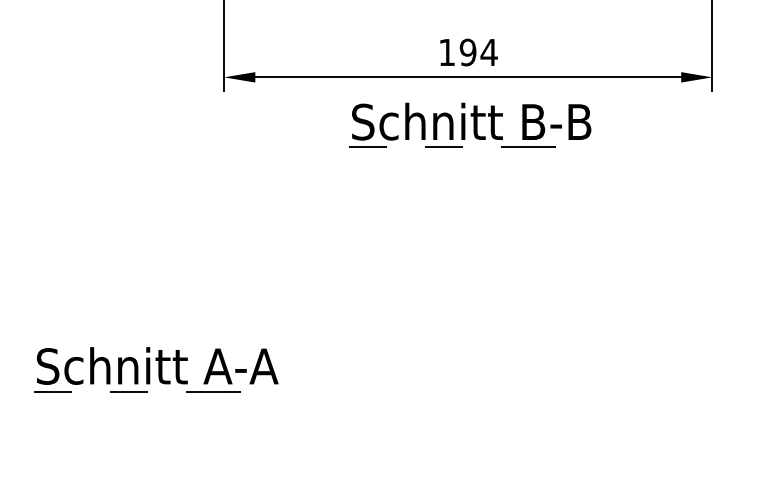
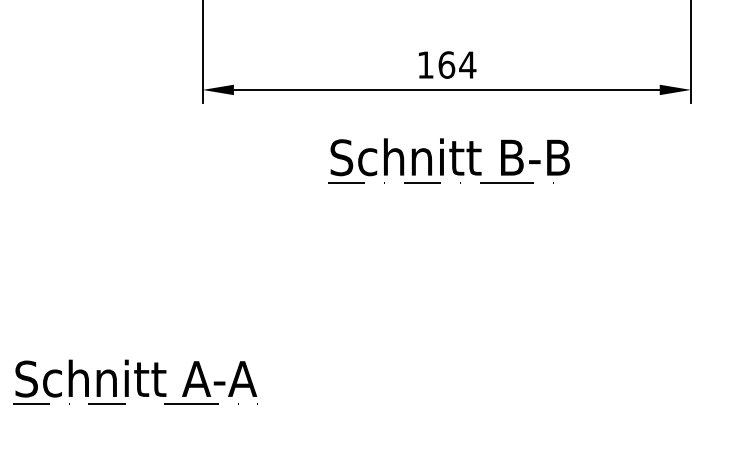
text: (467, 52) -> (446, 65), 194 -> 164
part: (470, 124) -> (449, 160), moved

